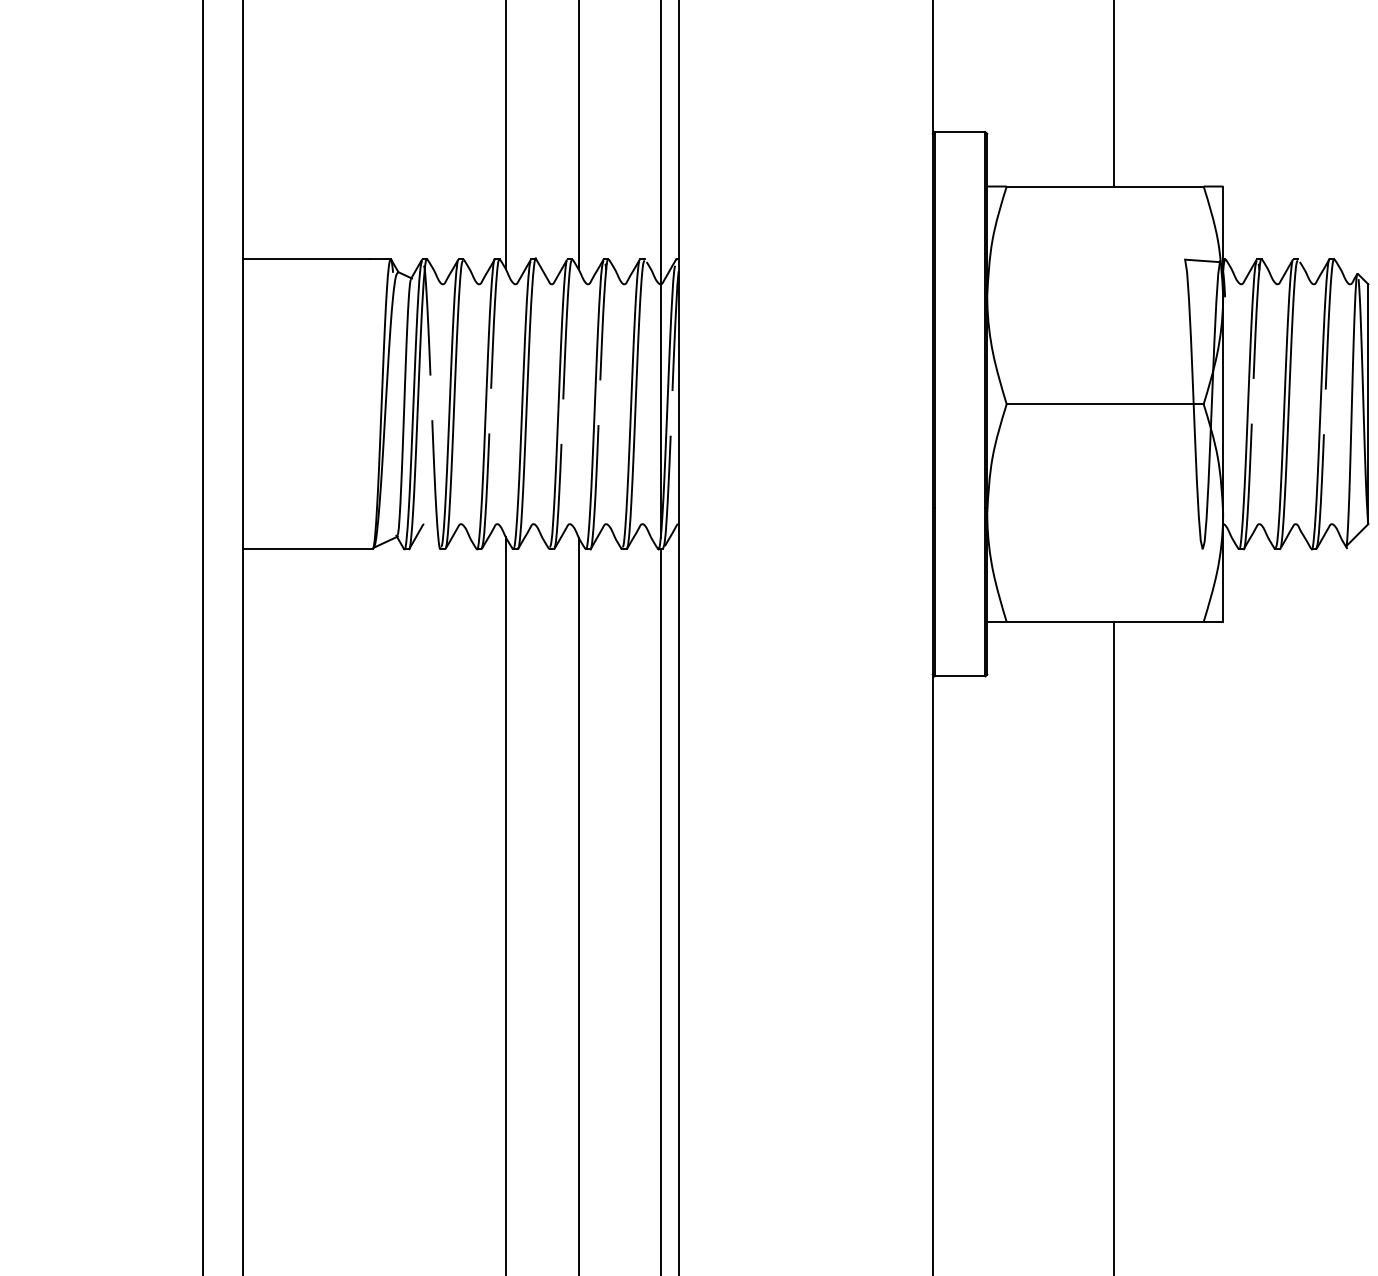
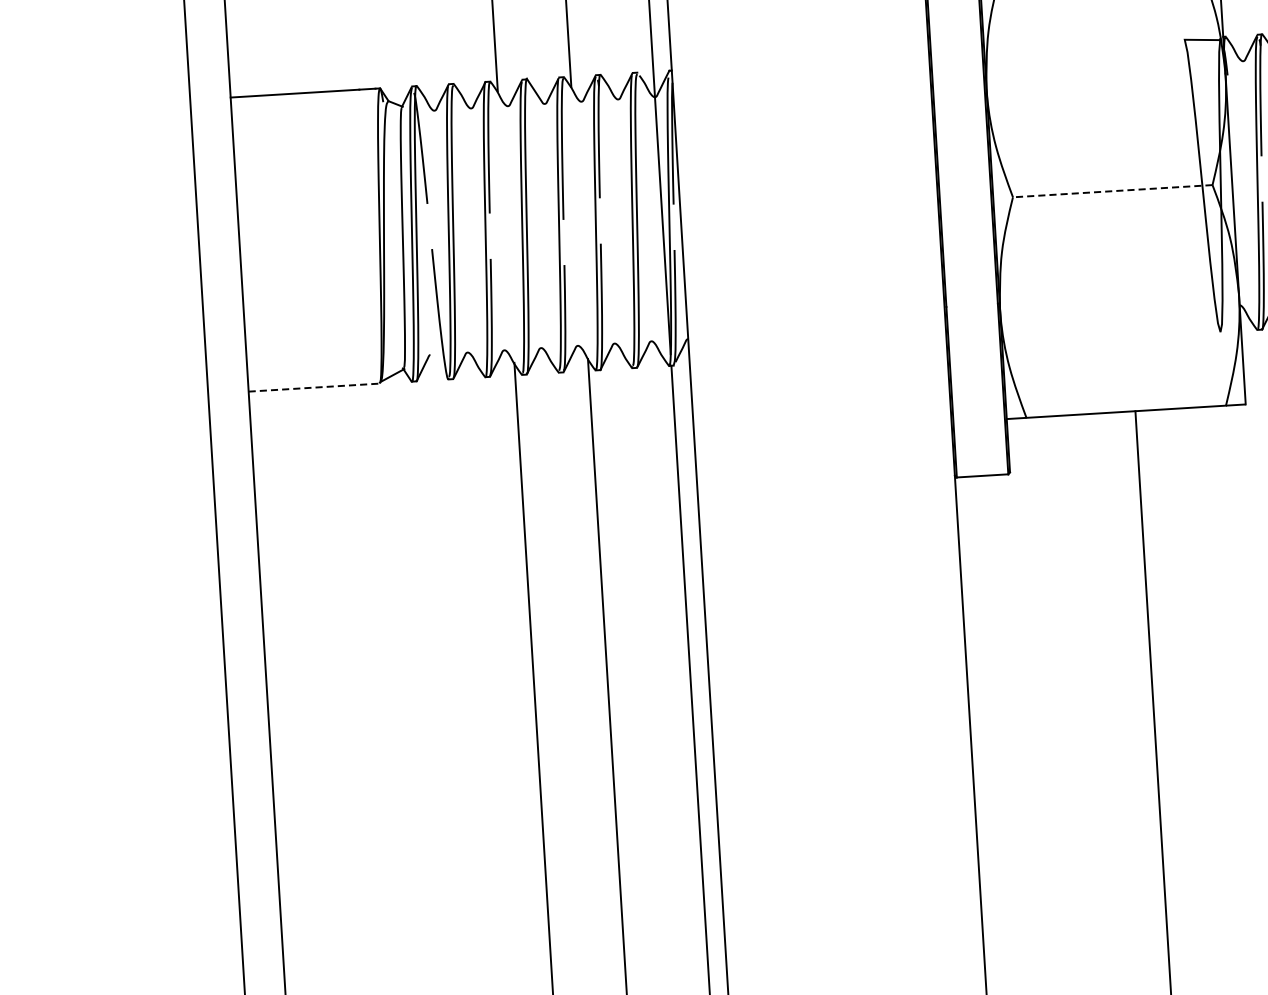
line: (1104, 404) -> (1112, 191), solid -> dashed
line: (307, 549) -> (313, 387), solid -> dashed

